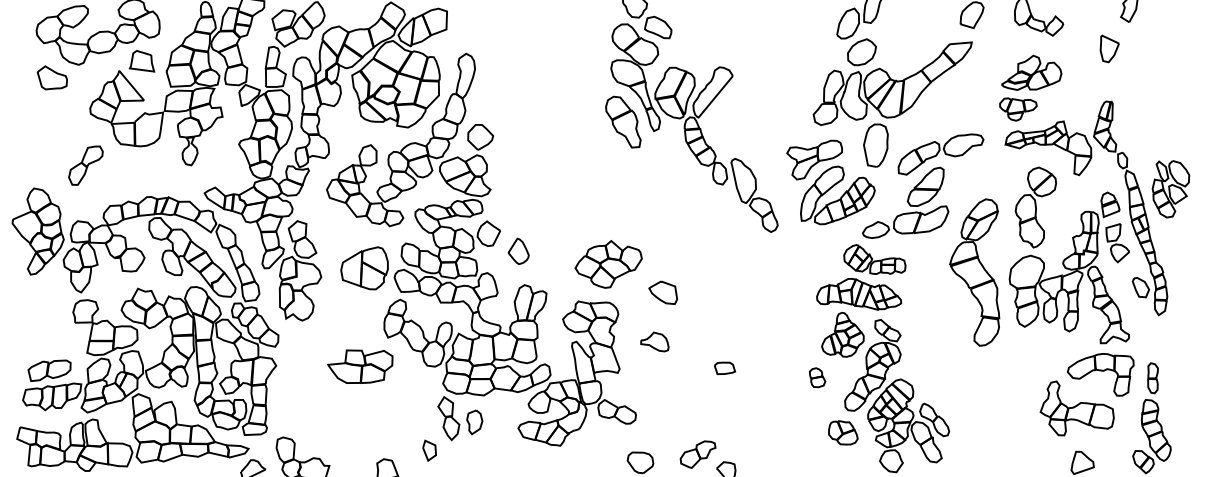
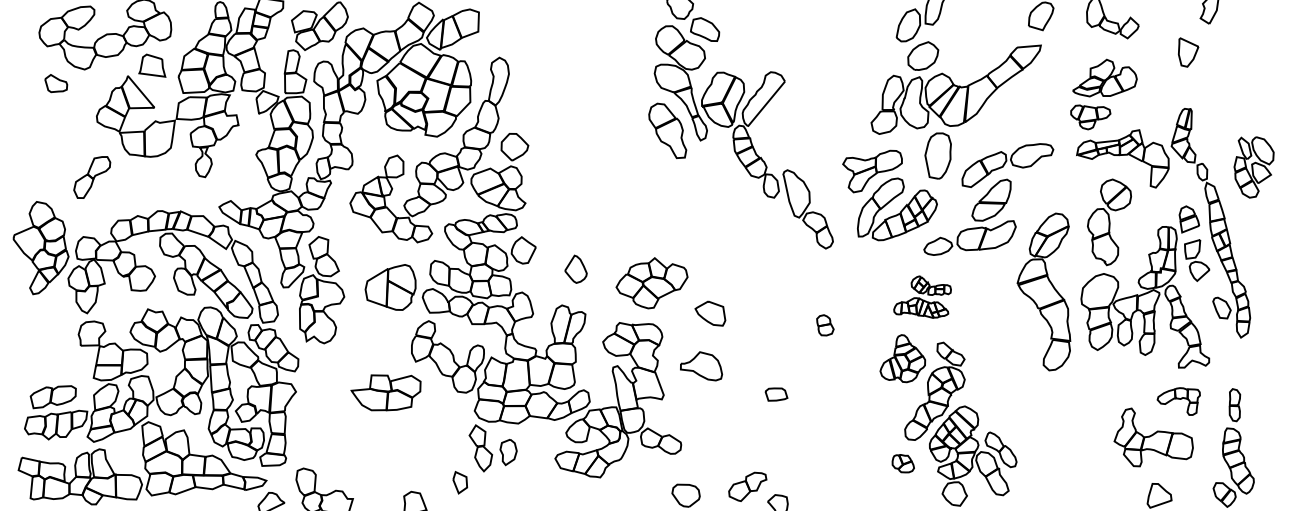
part: (51, 77) -> (55, 83), size x0.7
part: (1170, 189) -> (1253, 167), moved
part: (518, 250) -> (575, 268), moved
part: (861, 277) -> (922, 297), size x0.6
part: (654, 341) -> (701, 365), size x1.4
part: (1100, 374) -> (1178, 401), size x0.6
part: (817, 377) -> (825, 325), moved
part: (843, 432) -> (903, 463), size x0.7

